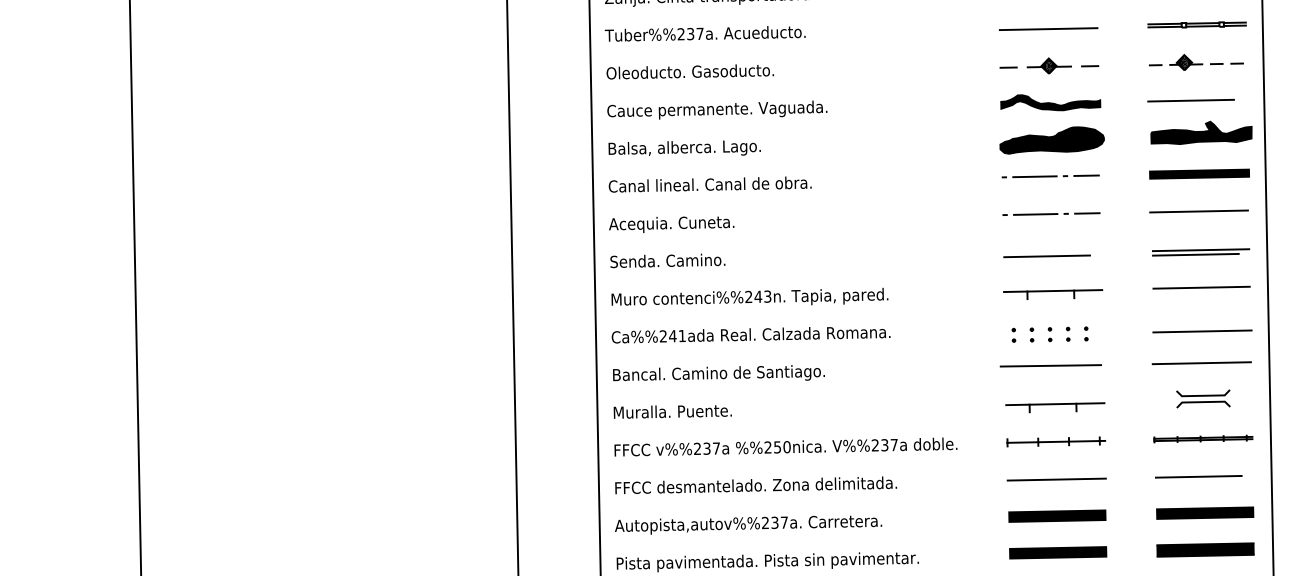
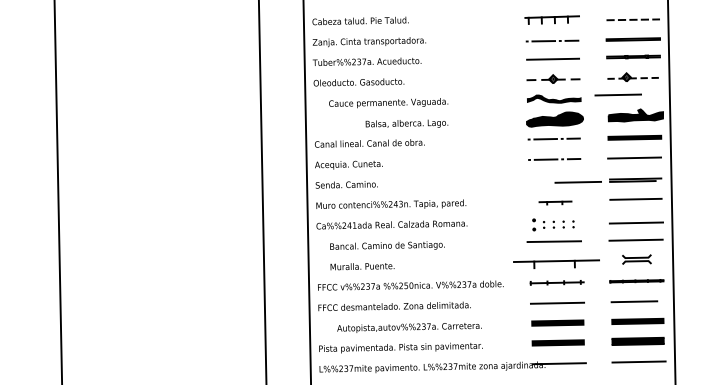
line: (1189, 99) -> (617, 94), moved
text: (717, 110) -> (388, 103), moved
text: (683, 147) -> (406, 123), moved
line: (1045, 256) -> (577, 182), moved
part: (1053, 293) -> (555, 202), size x0.6
part: (1014, 336) -> (534, 225), size x1.6
text: (718, 372) -> (387, 245), moved
part: (1054, 408) -> (556, 264), size x1.6
text: (672, 411) -> (362, 266), moved
text: (748, 524) -> (409, 327), moved

